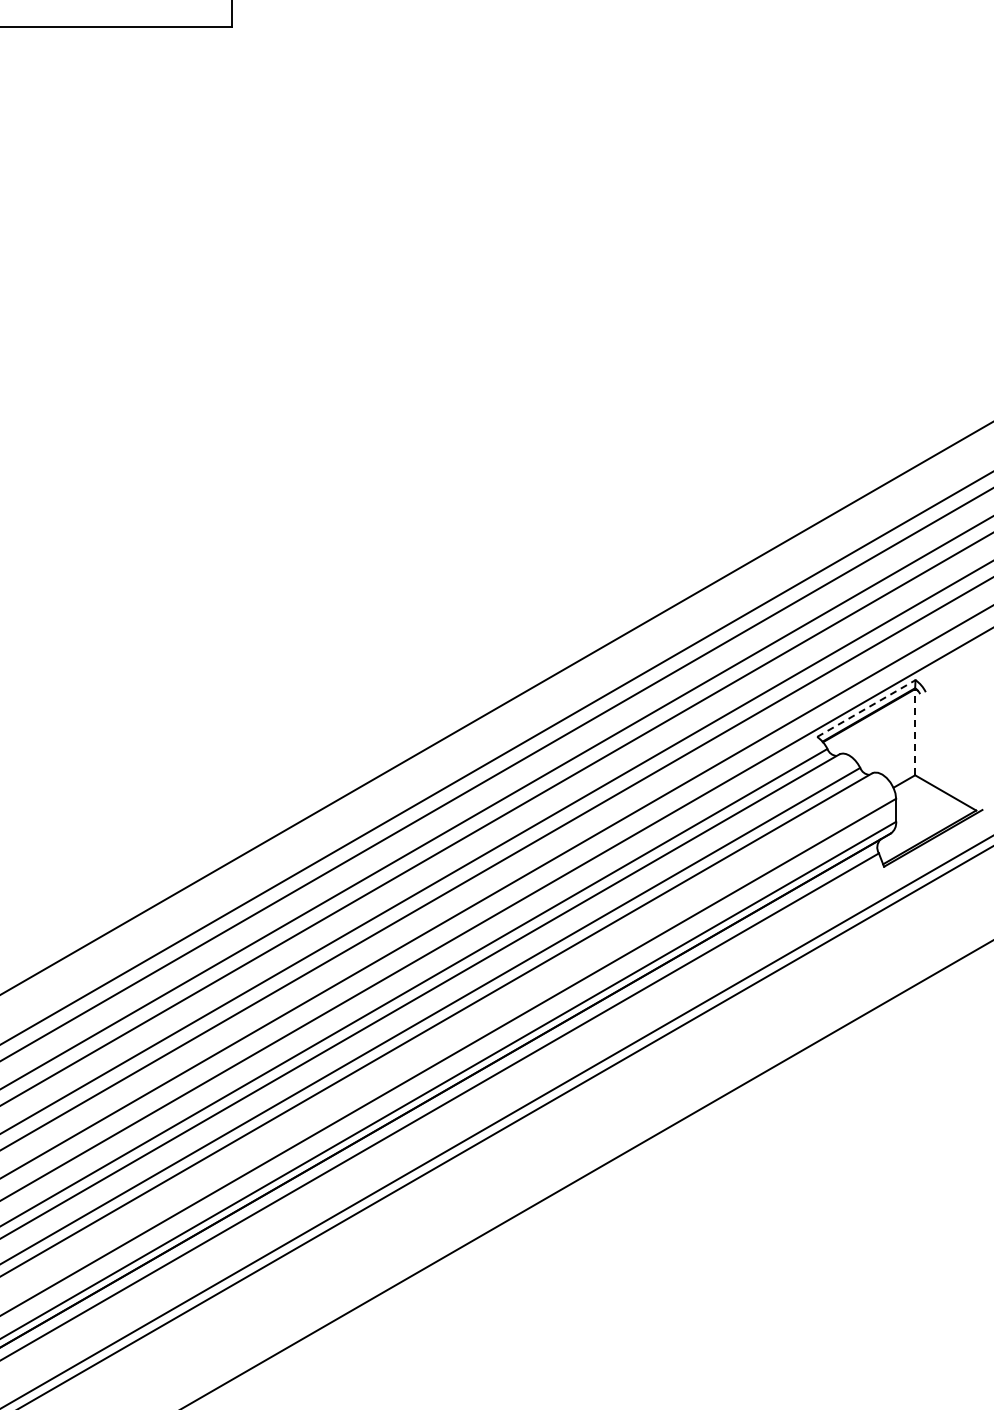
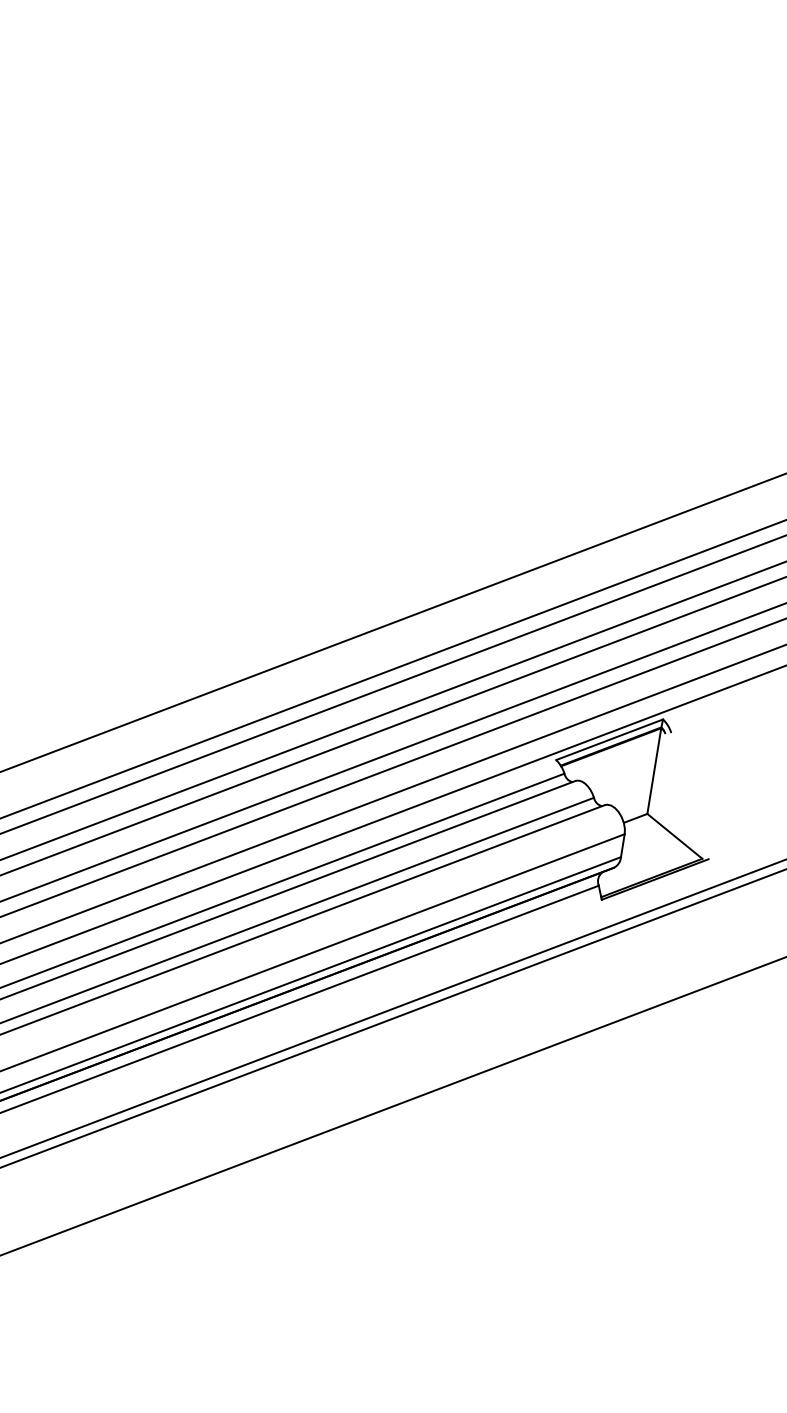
line: (866, 708) -> (609, 739), dashed -> solid
line: (915, 731) -> (654, 770), dashed -> solid

